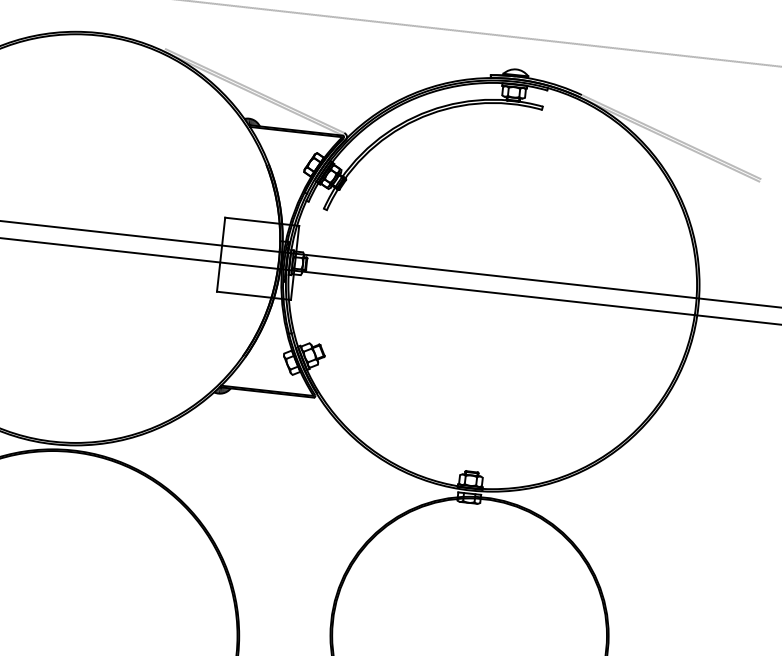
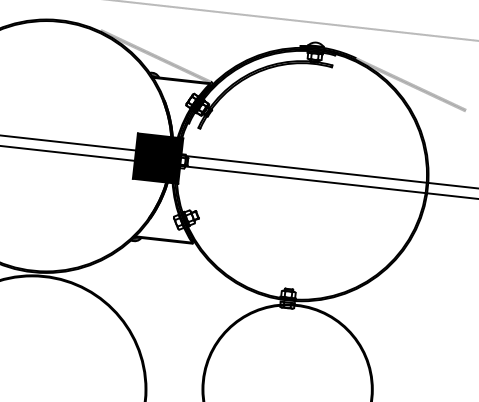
fill: (257, 258) -> (157, 158), added

